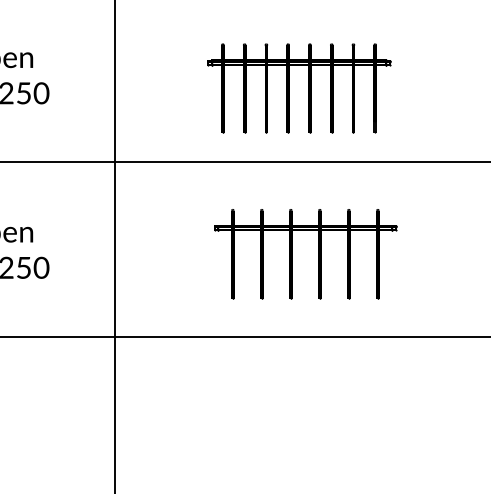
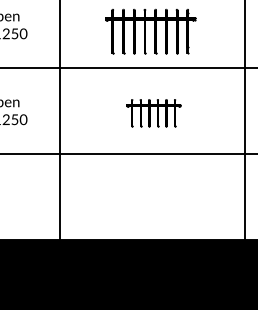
part: (305, 253) -> (153, 112), size x0.6

